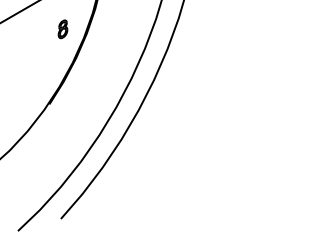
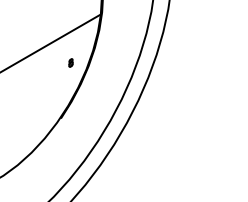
part: (62, 28) -> (70, 62), size x0.6

